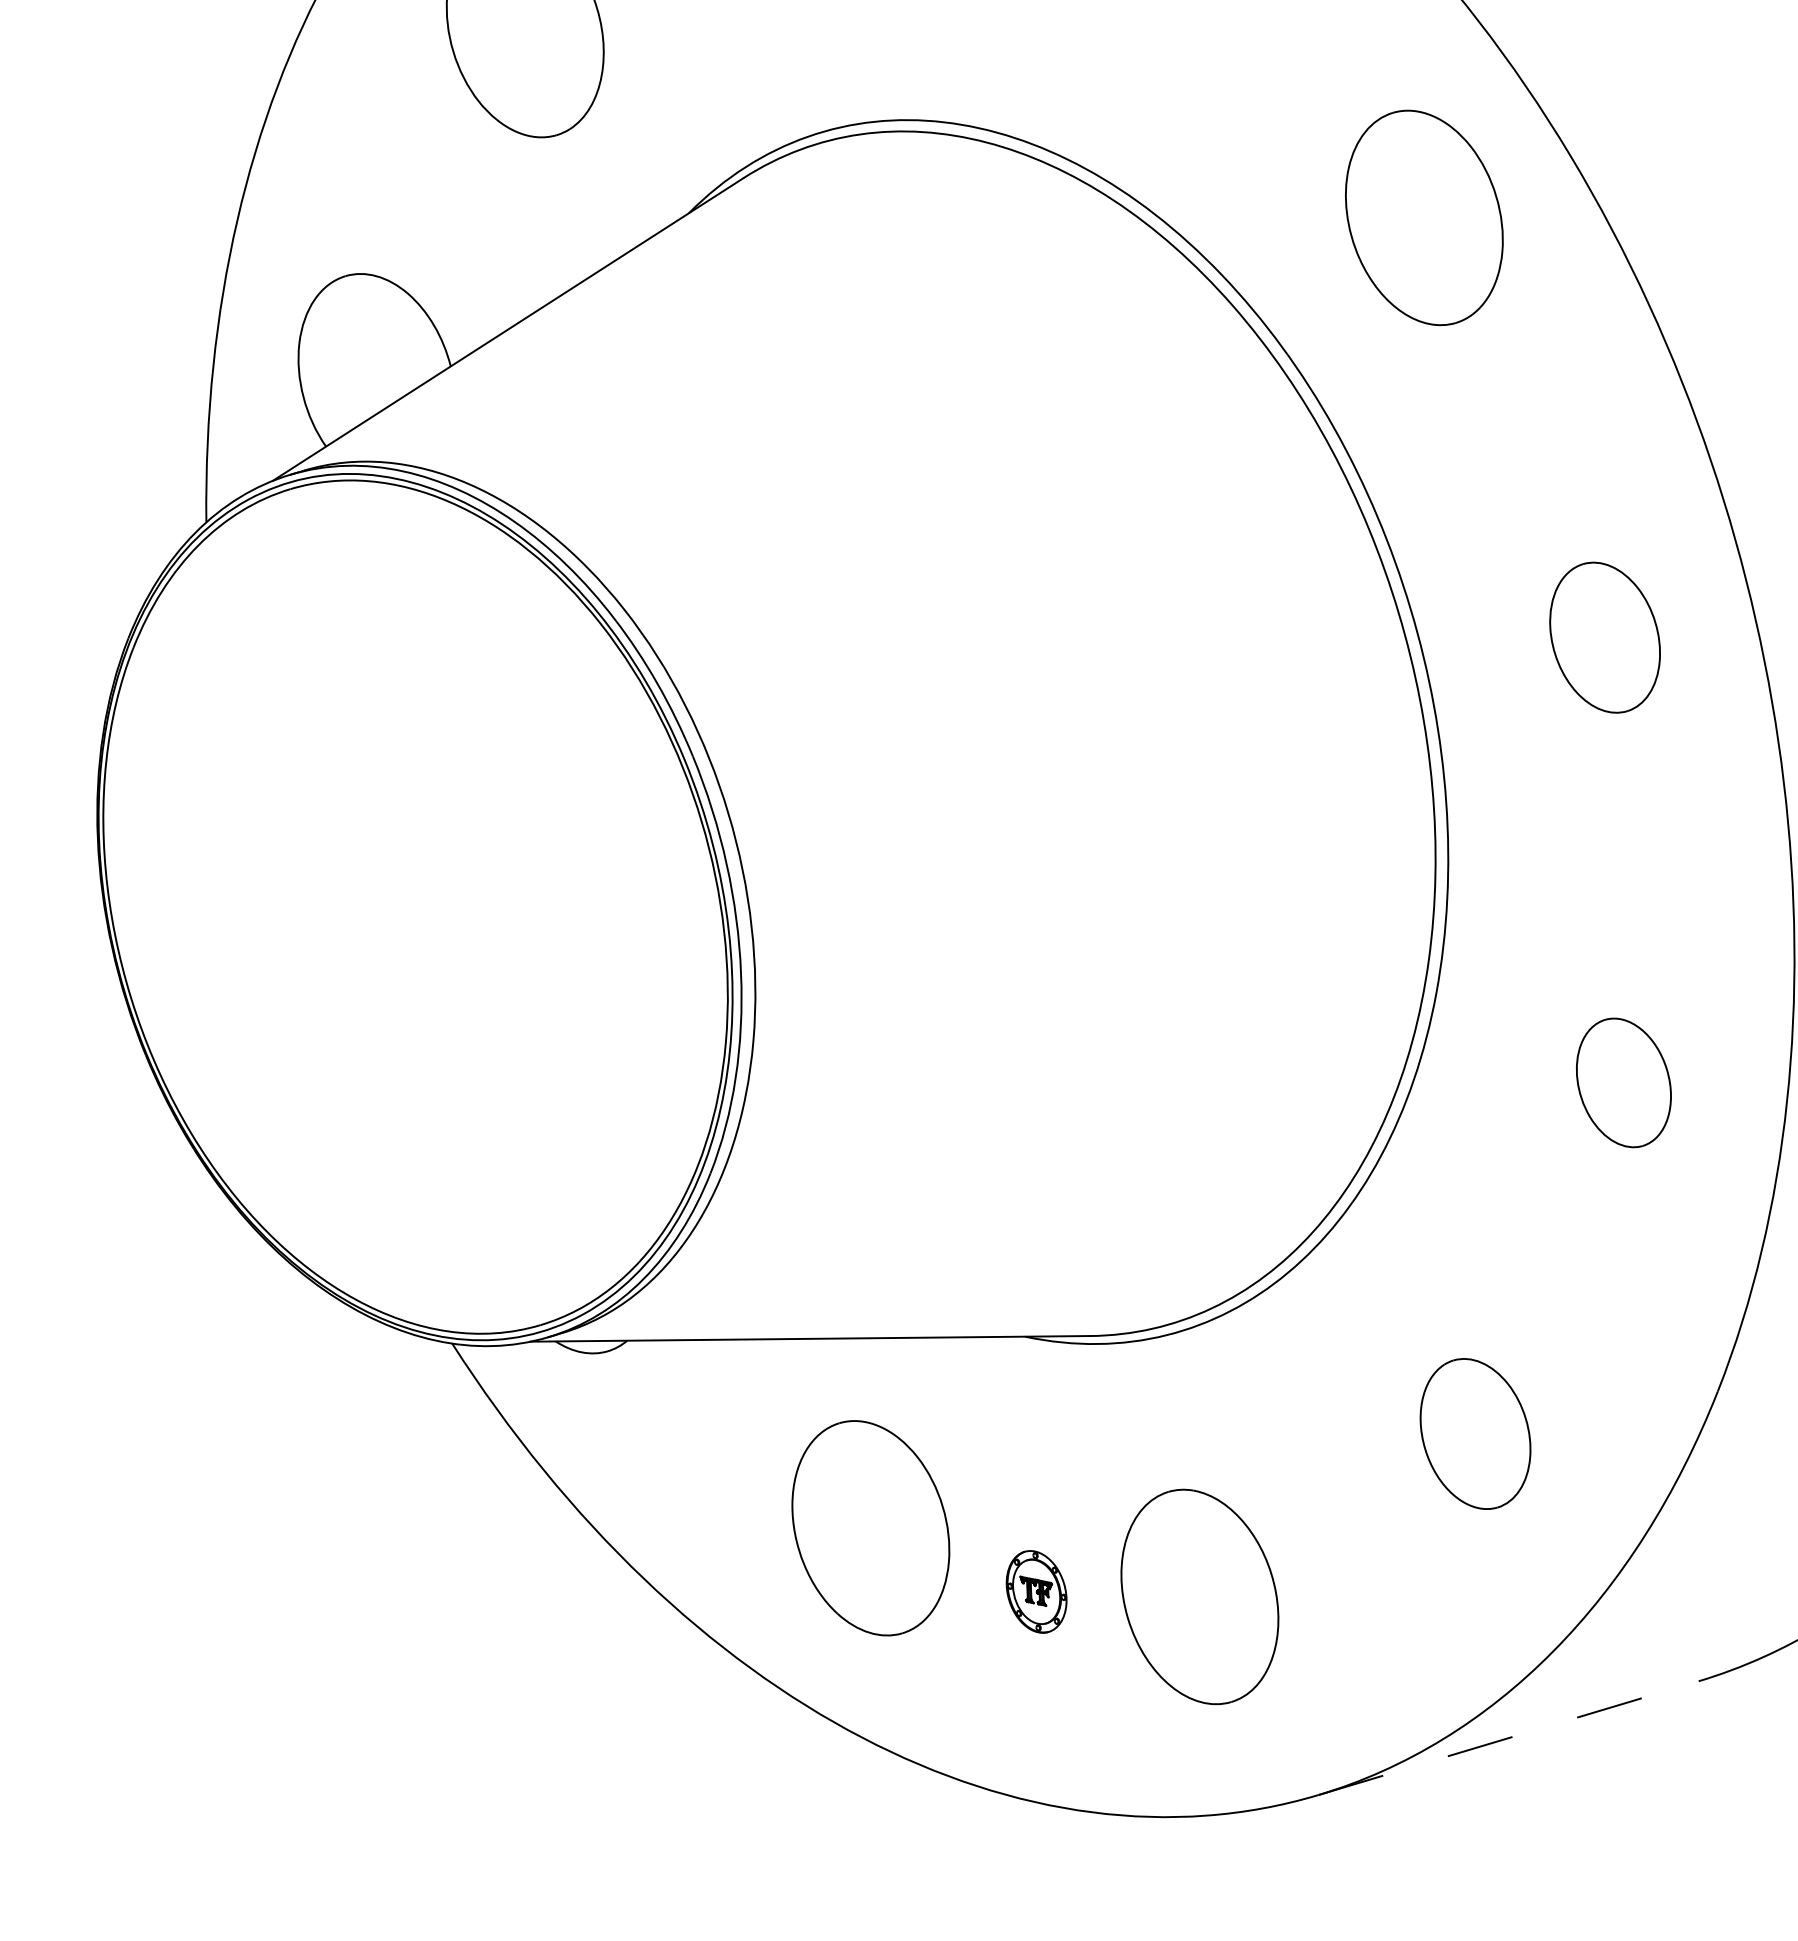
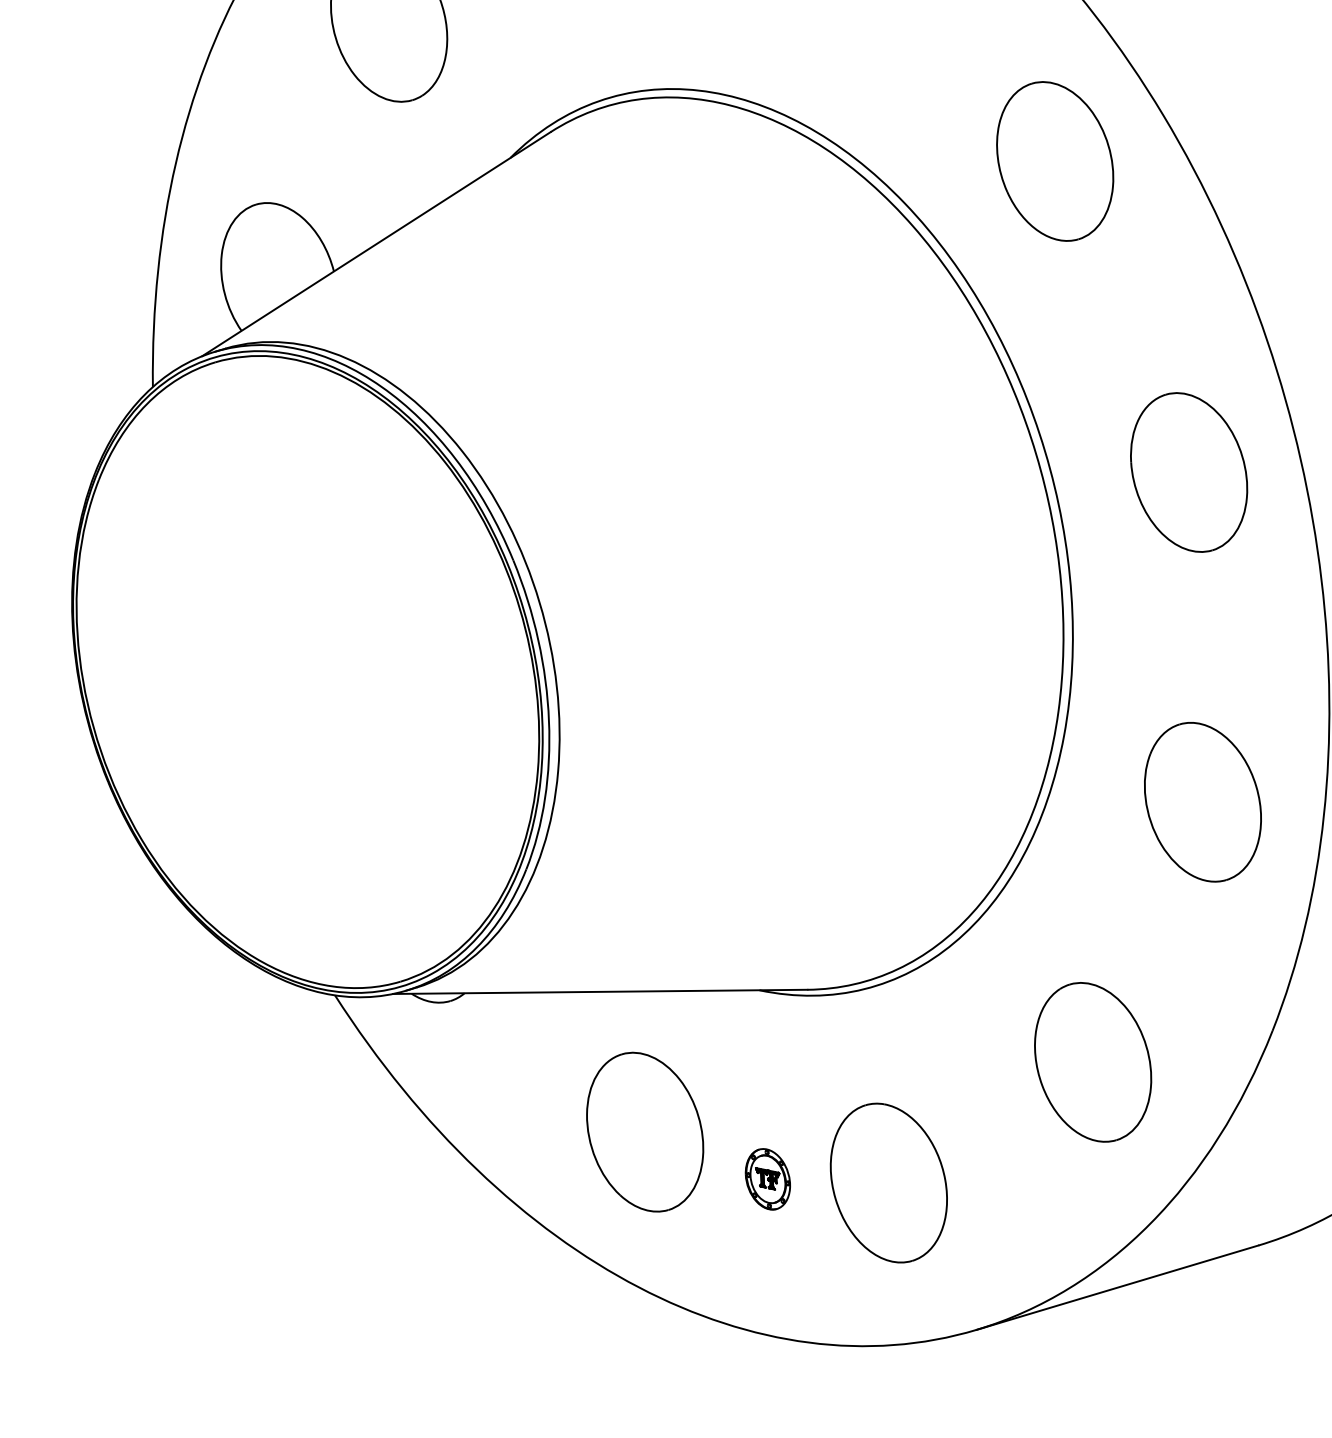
part: (1604, 637) -> (1188, 472), size x1.43
part: (1623, 1082) -> (1202, 801), size x1.67
part: (1475, 1433) -> (1093, 1061), size x1.43
line: (1509, 1738) -> (1118, 1287), dashed -> solid

